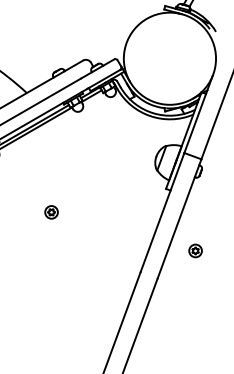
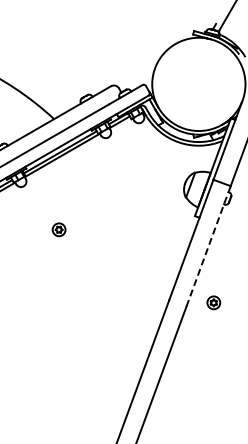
part: (50, 212) -> (58, 229), moved
line: (179, 217) -> (208, 245), solid -> dashed
part: (195, 250) -> (213, 302), moved

